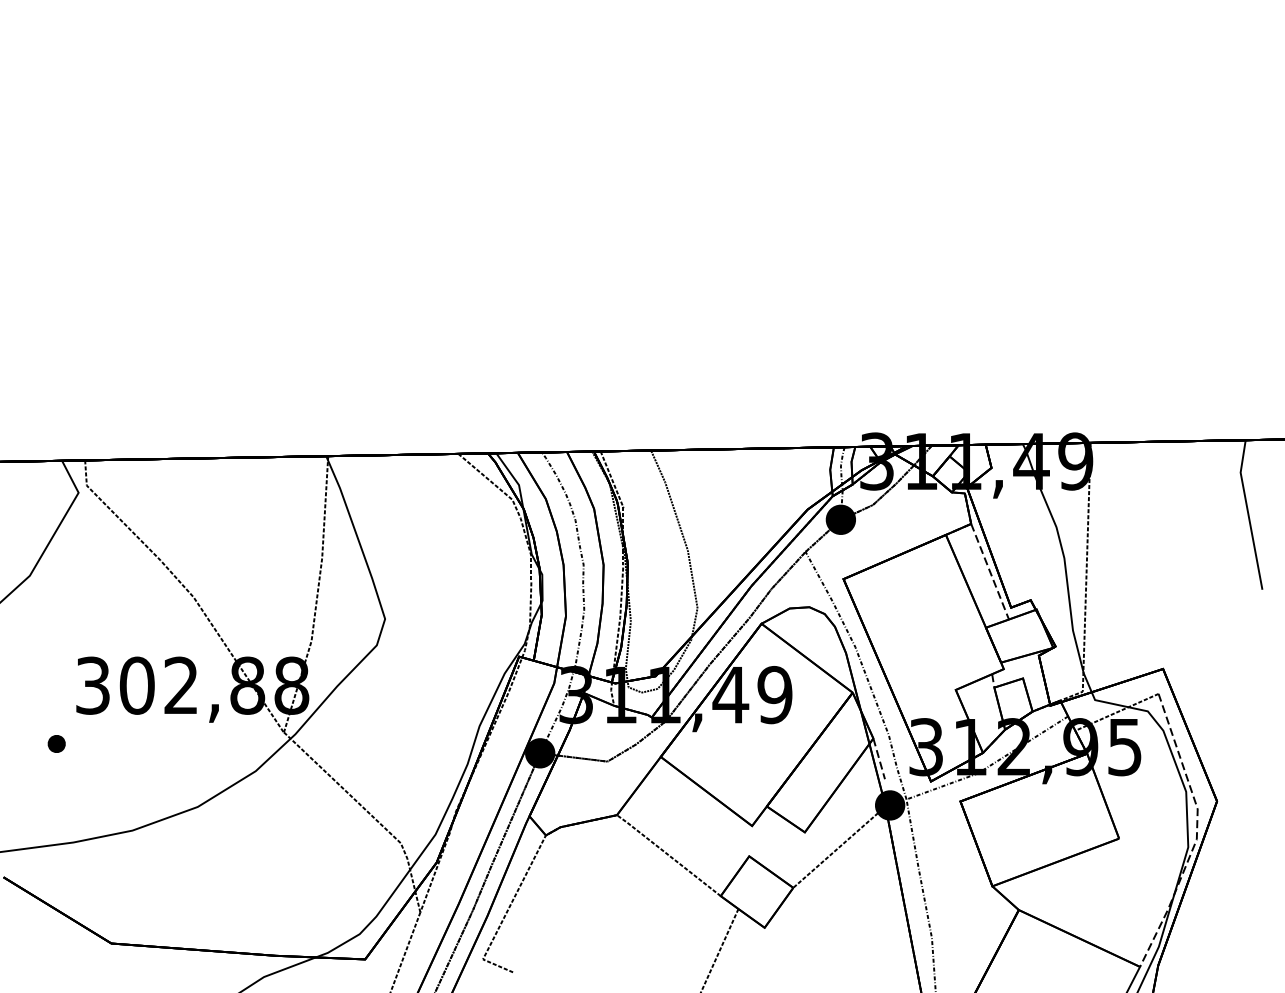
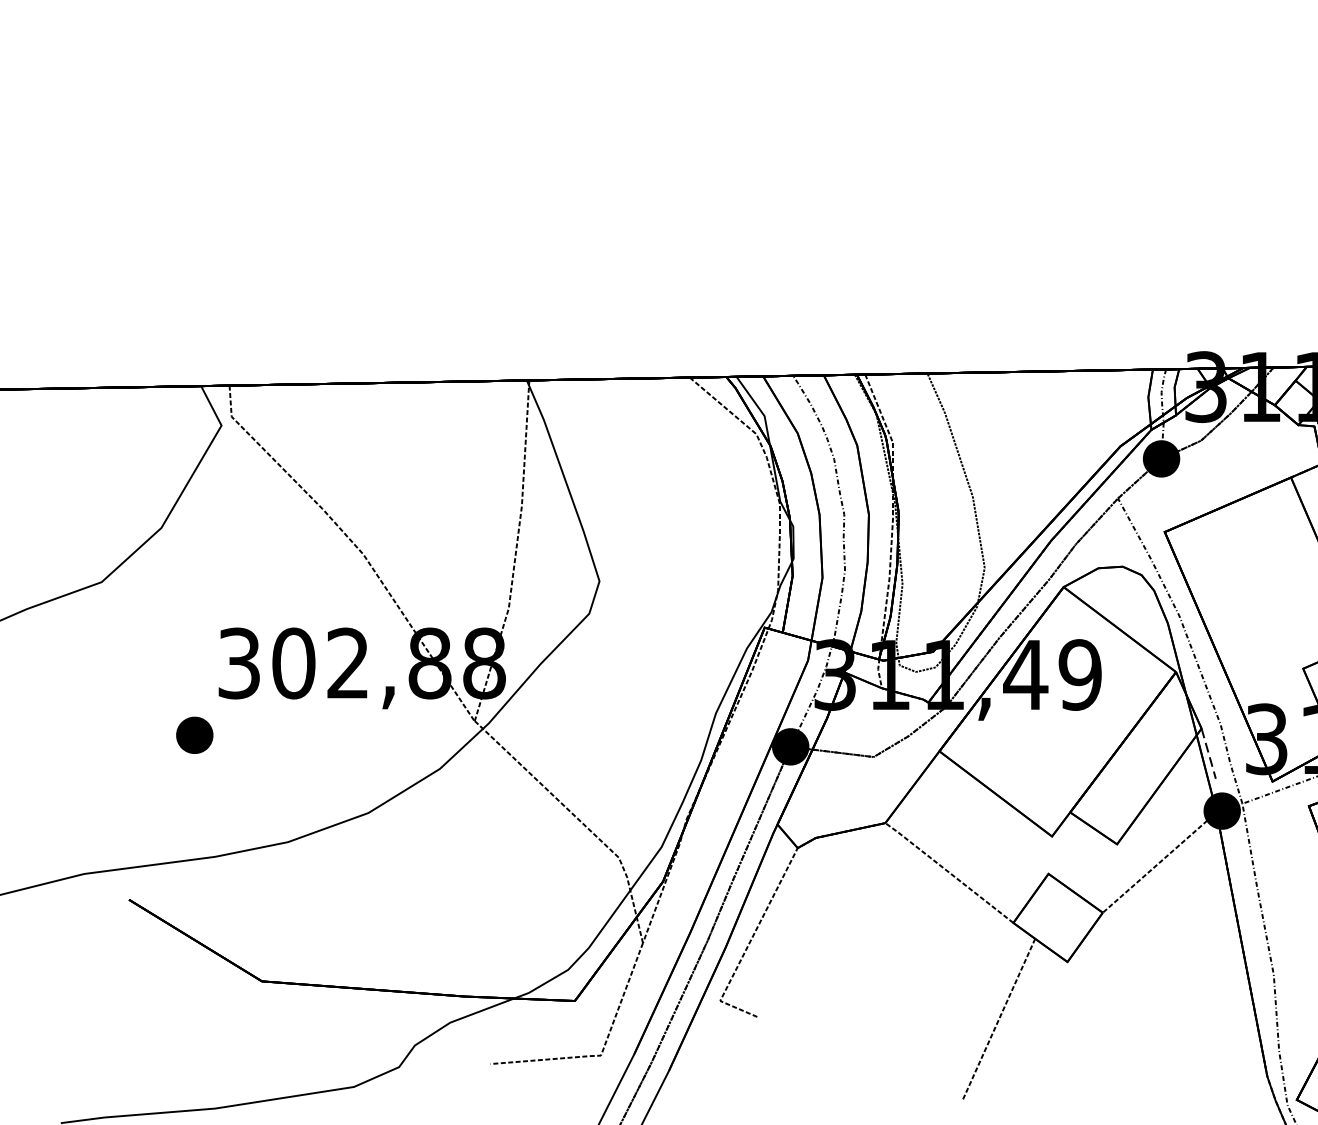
part: (56, 743) -> (194, 734), size x1.67

